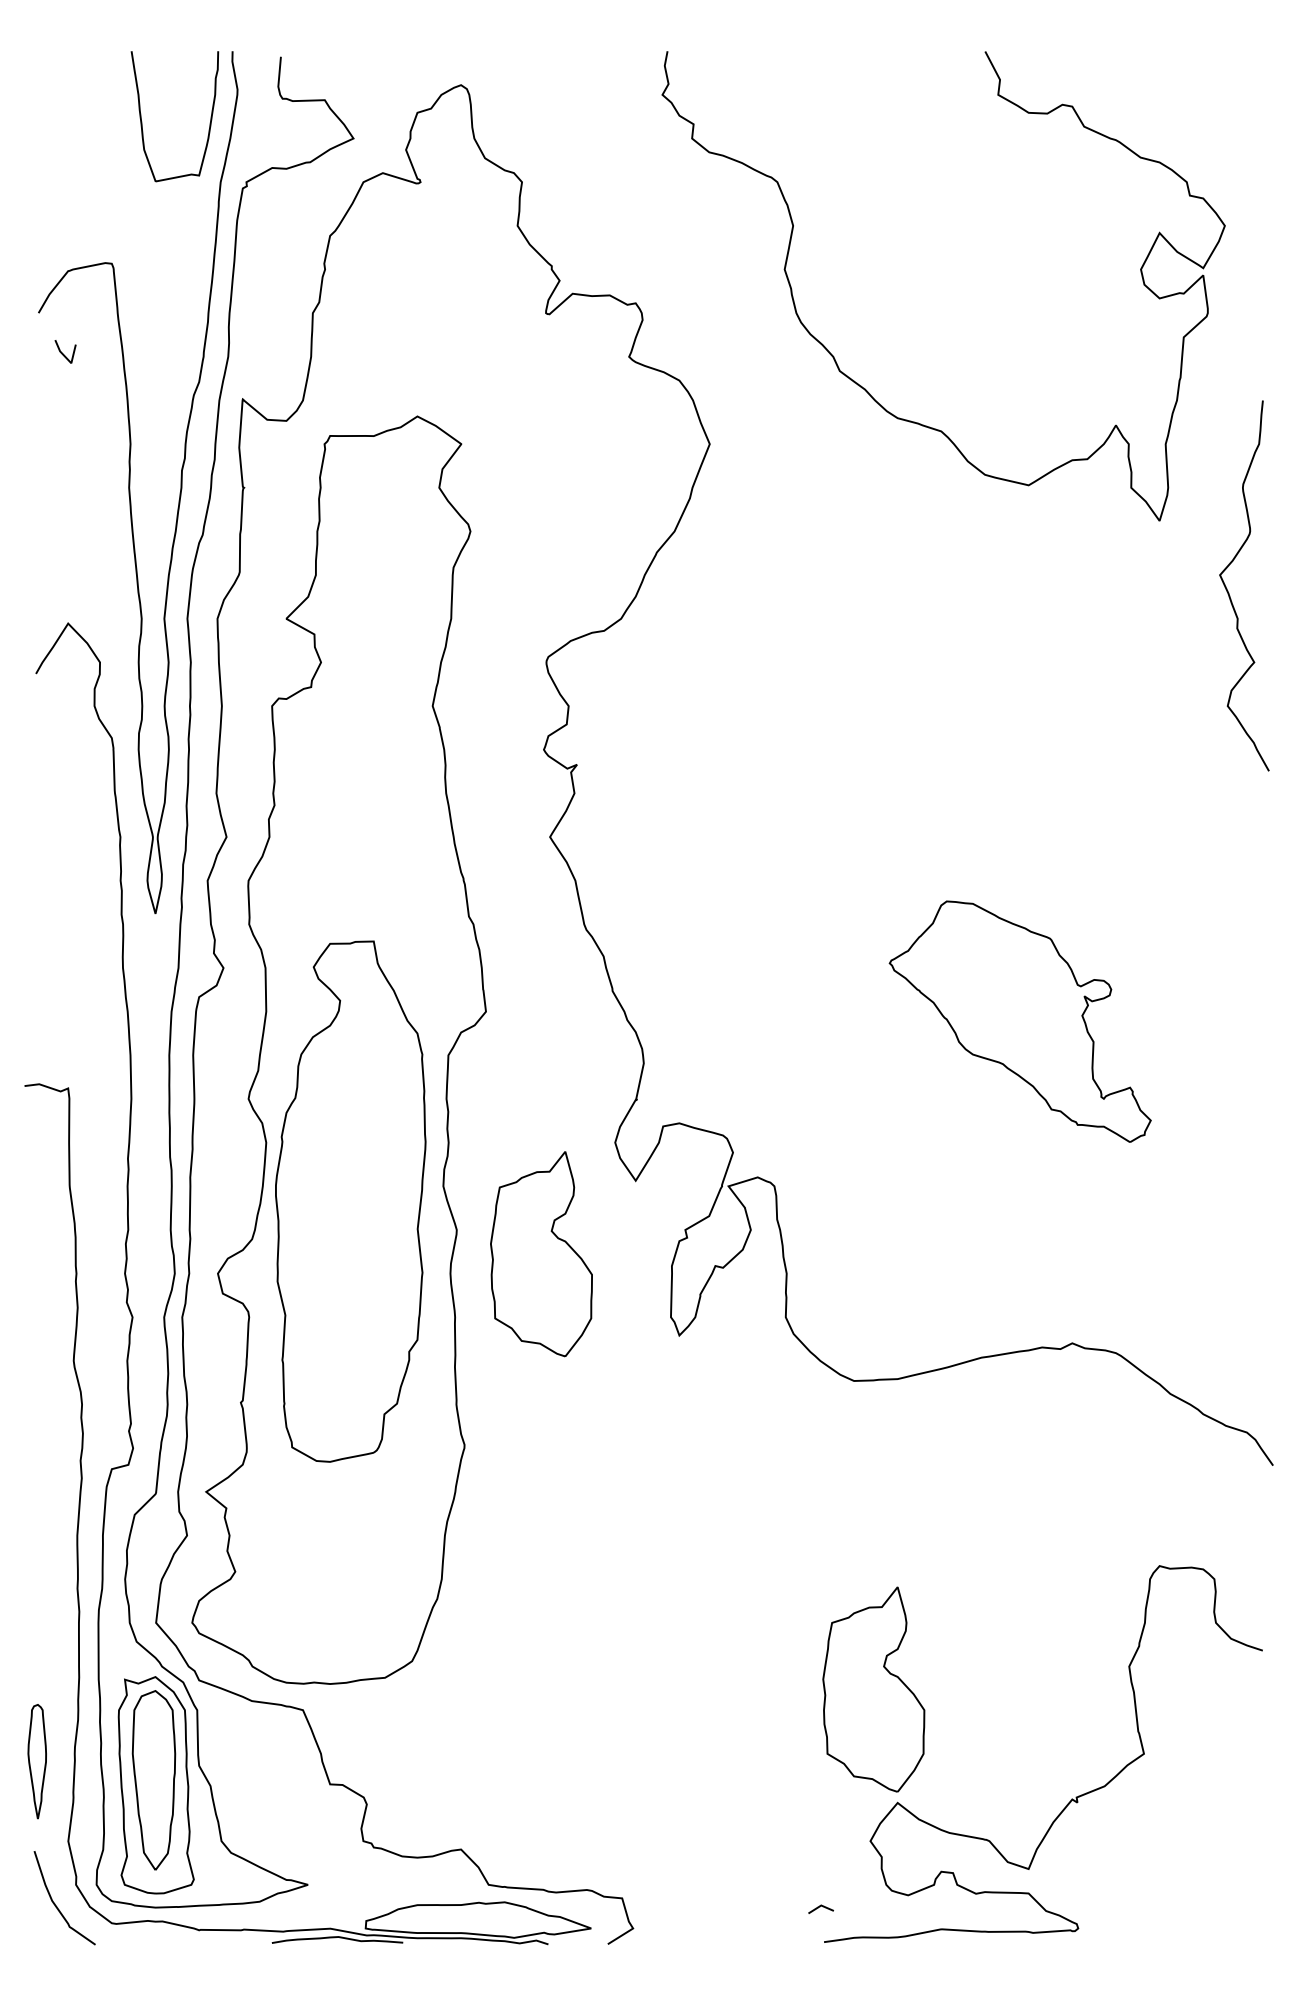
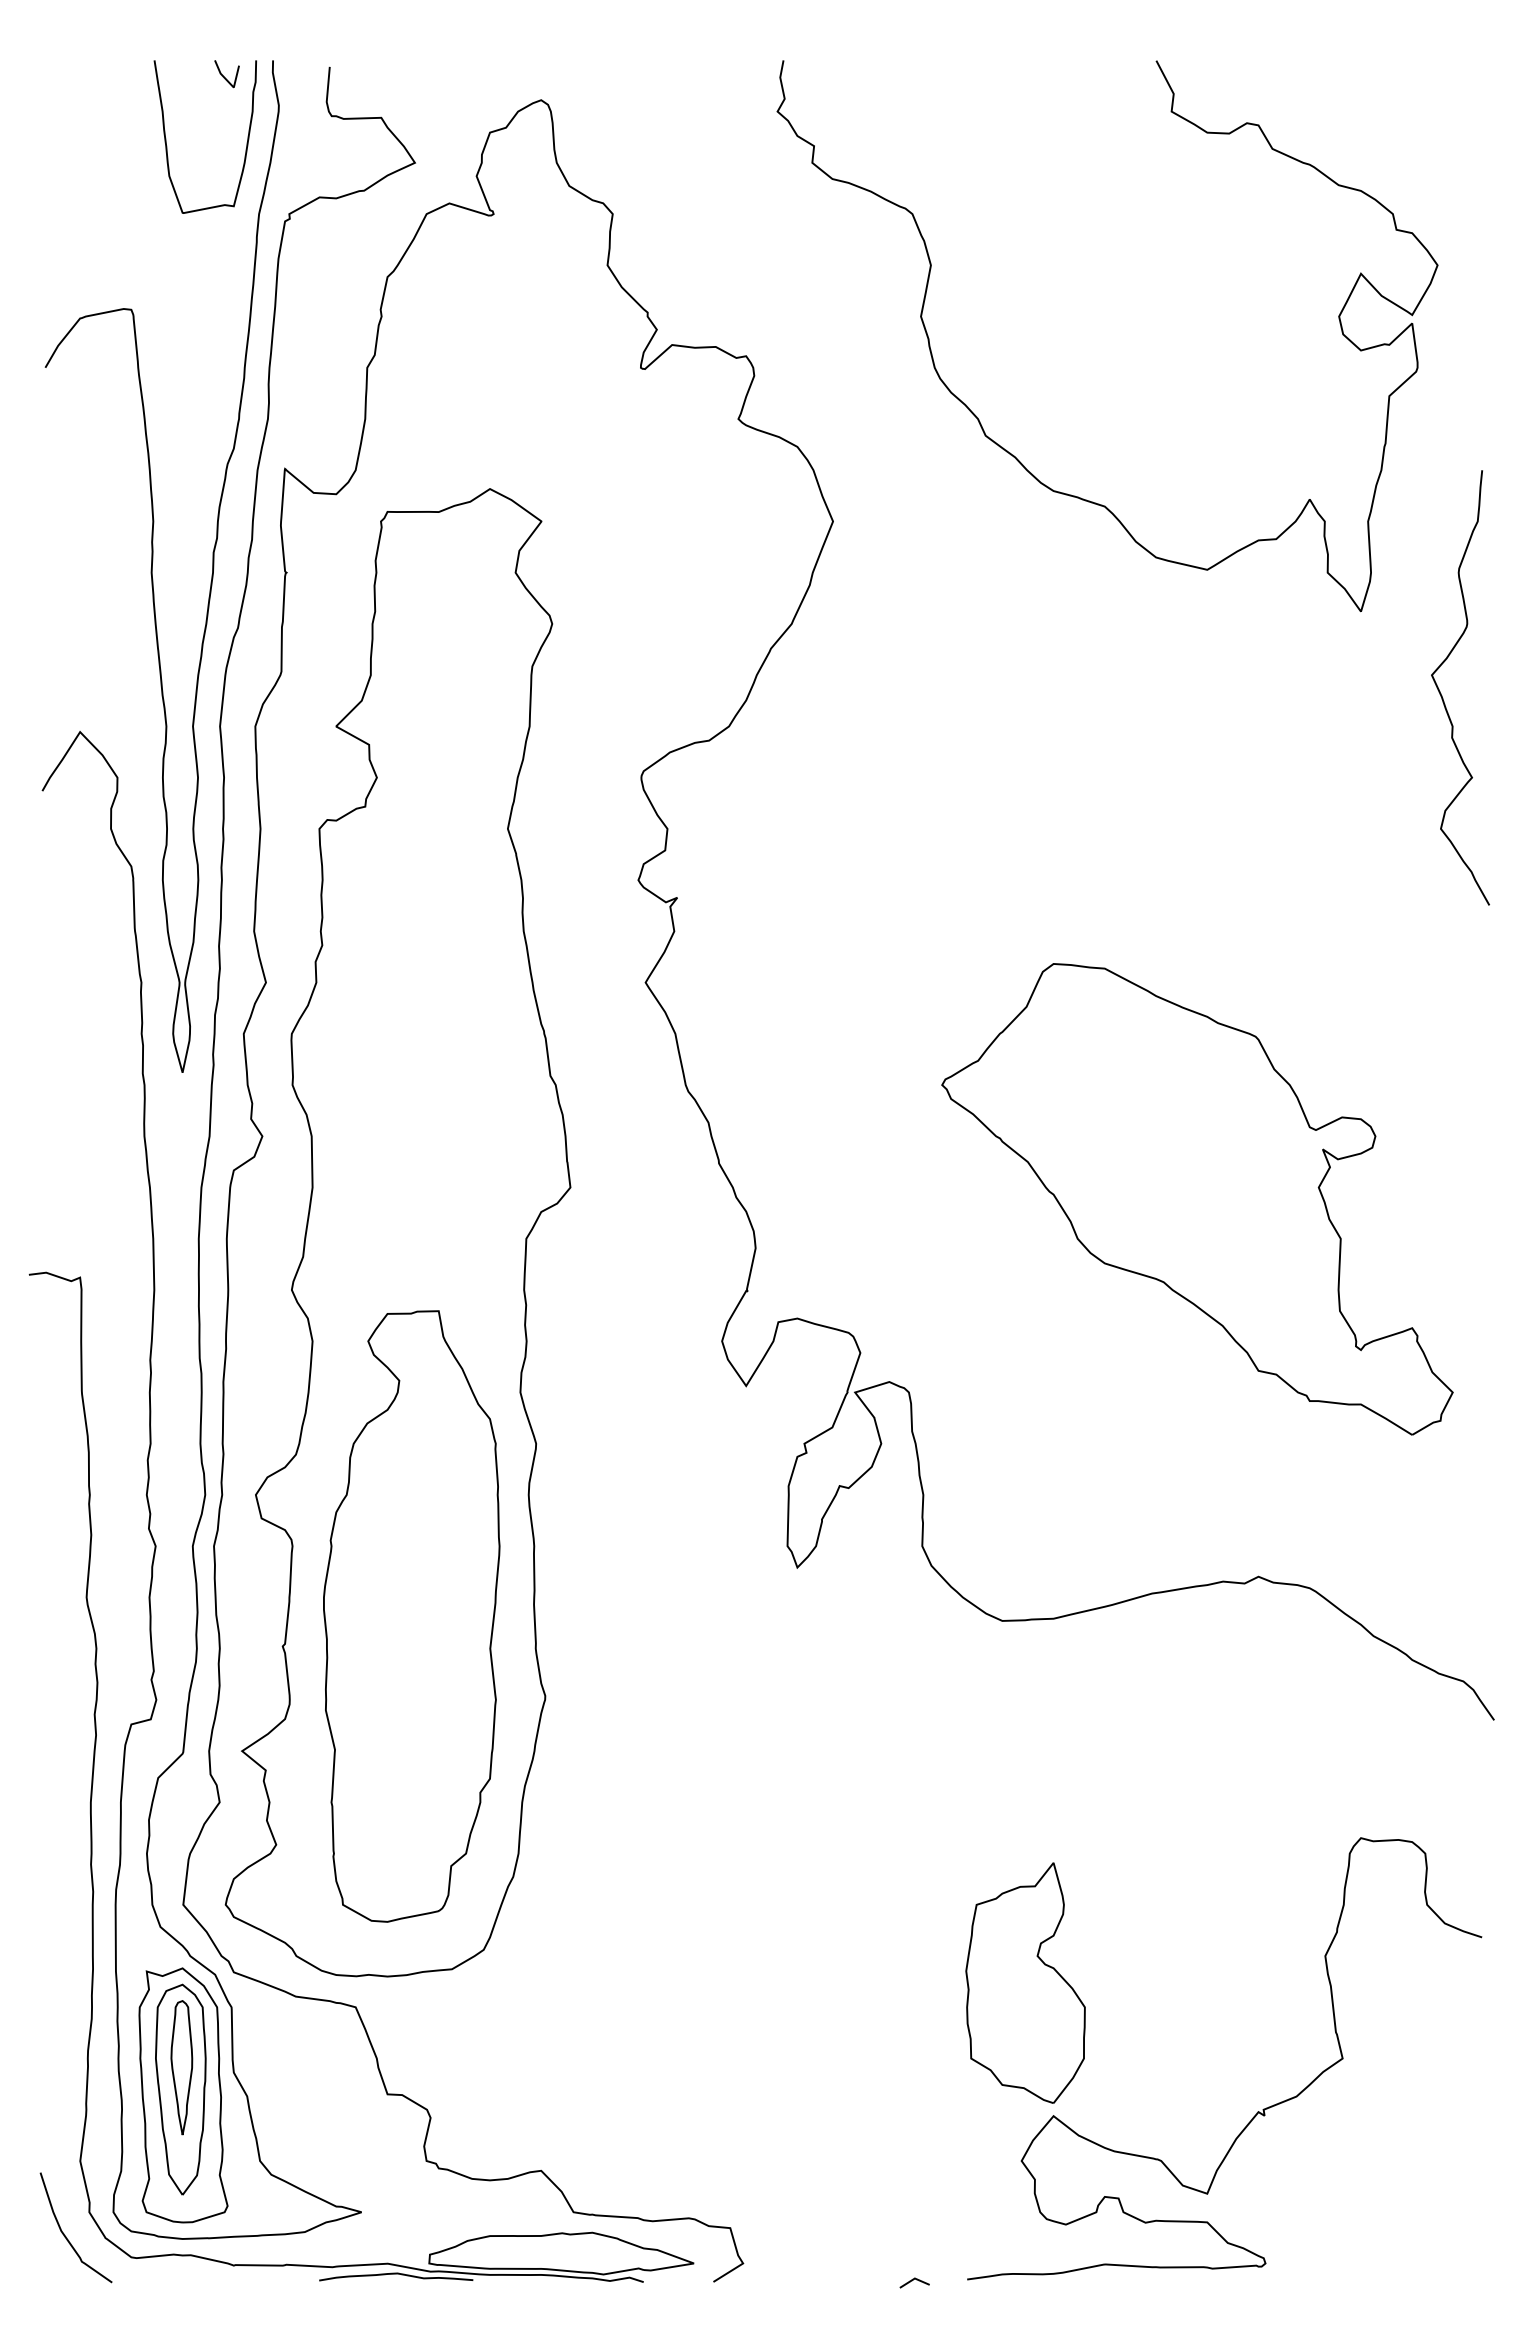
line: (63, 353) -> (224, 76), moved
part: (1020, 1021) -> (1197, 1199), size x1.67
part: (350, 1201) -> (411, 1616), moved
part: (541, 1253) -> (635, 1471), removed
part: (36, 1761) -> (181, 2067), moved
line: (820, 1907) -> (913, 2280), moved

